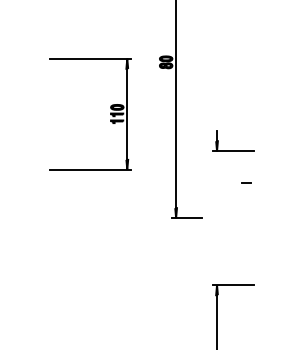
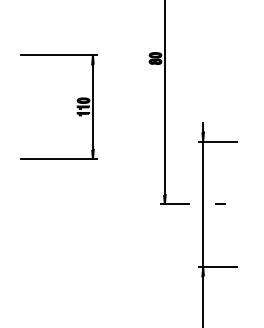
part: (110, 114) -> (77, 107), moved
line: (246, 182) -> (220, 203), moved
line: (217, 218) -> (203, 204), added

